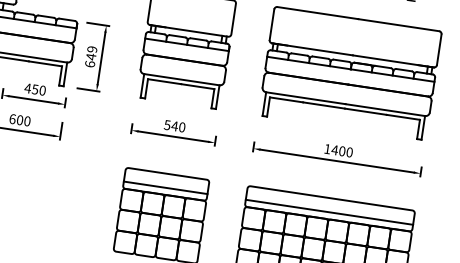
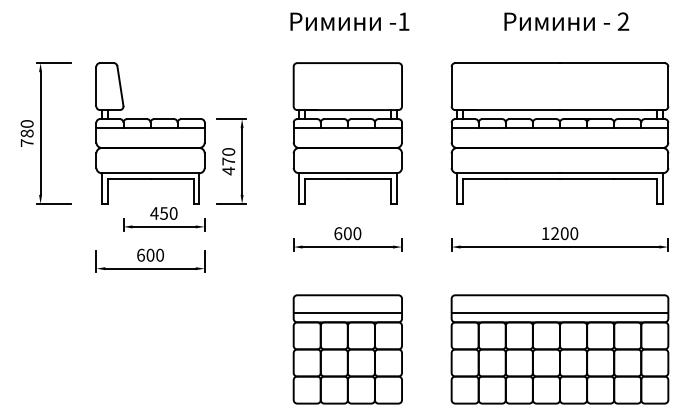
text: (91, 56) -> (228, 161), 649 -> 470
text: (170, 125) -> (342, 233), 540 -> 600
text: (334, 150) -> (554, 233), 1400 -> 1200

